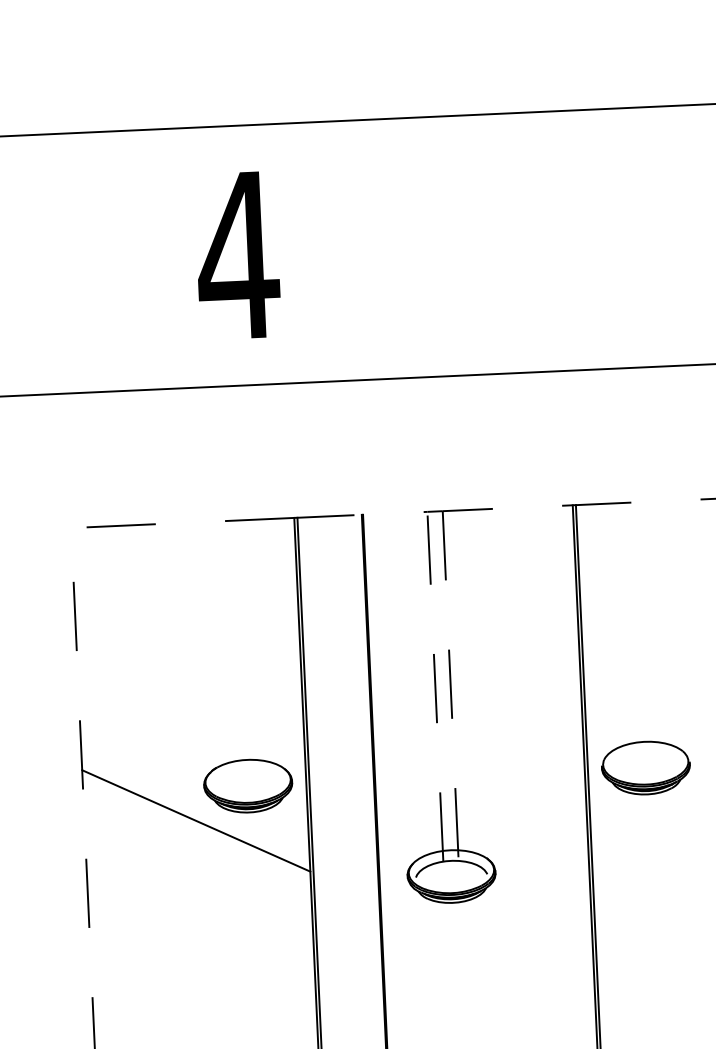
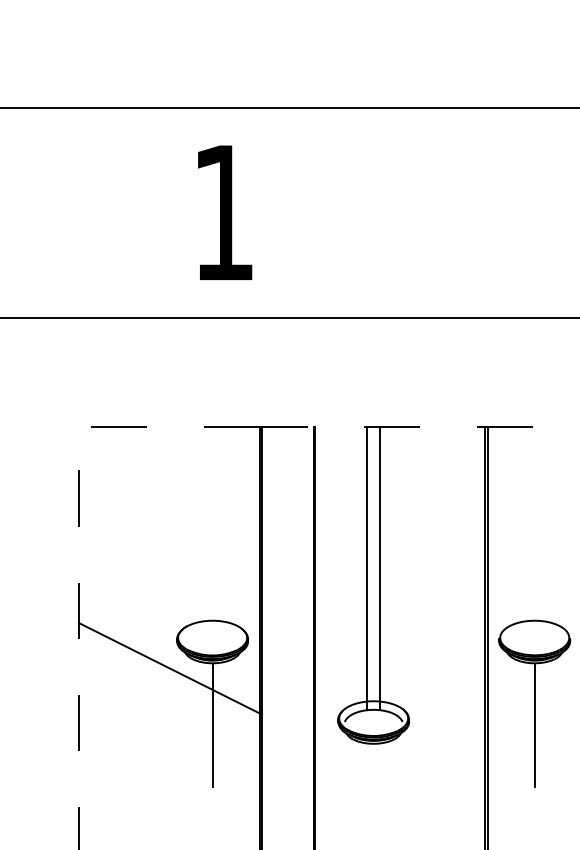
text: (237, 255) -> (223, 212), 4 -> 1
line: (435, 686) -> (367, 568), dashed -> solid
line: (450, 686) -> (379, 568), dashed -> solid
line: (650, 871) -> (534, 725), added
line: (252, 889) -> (212, 725), added

